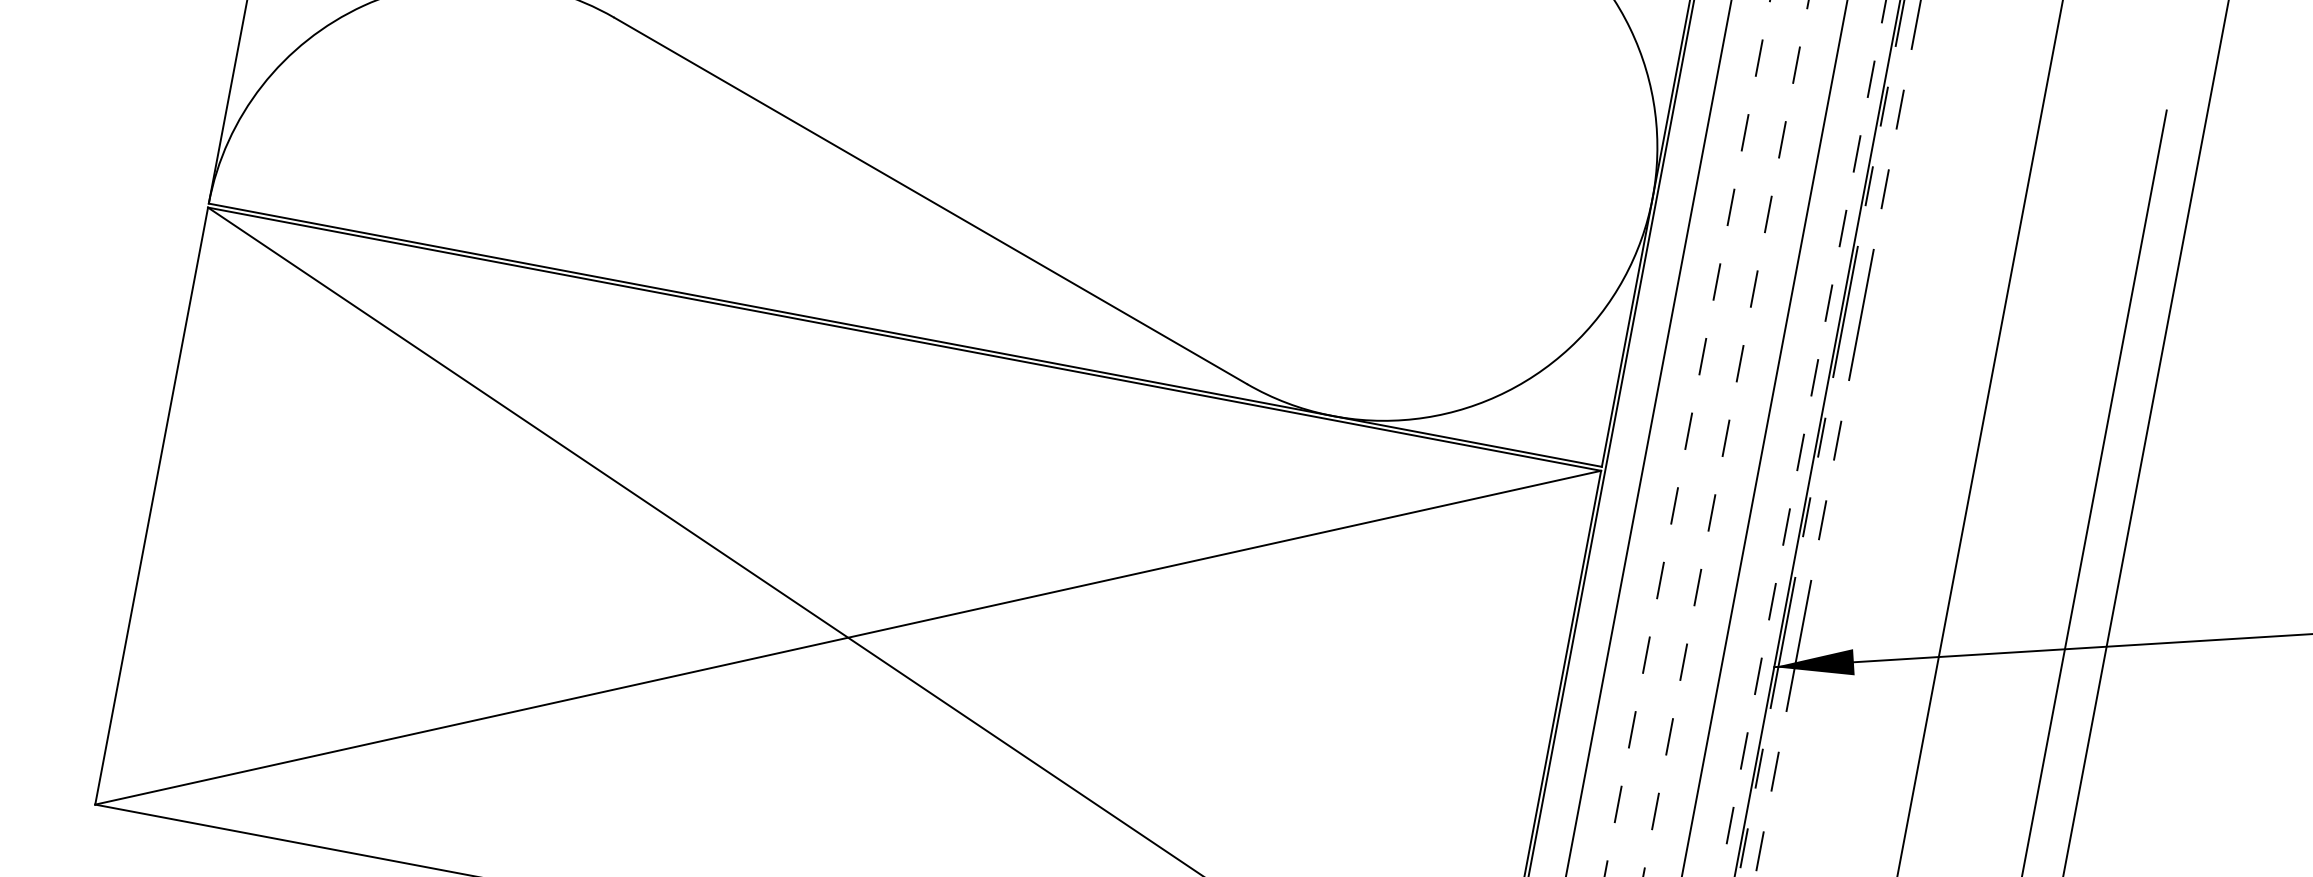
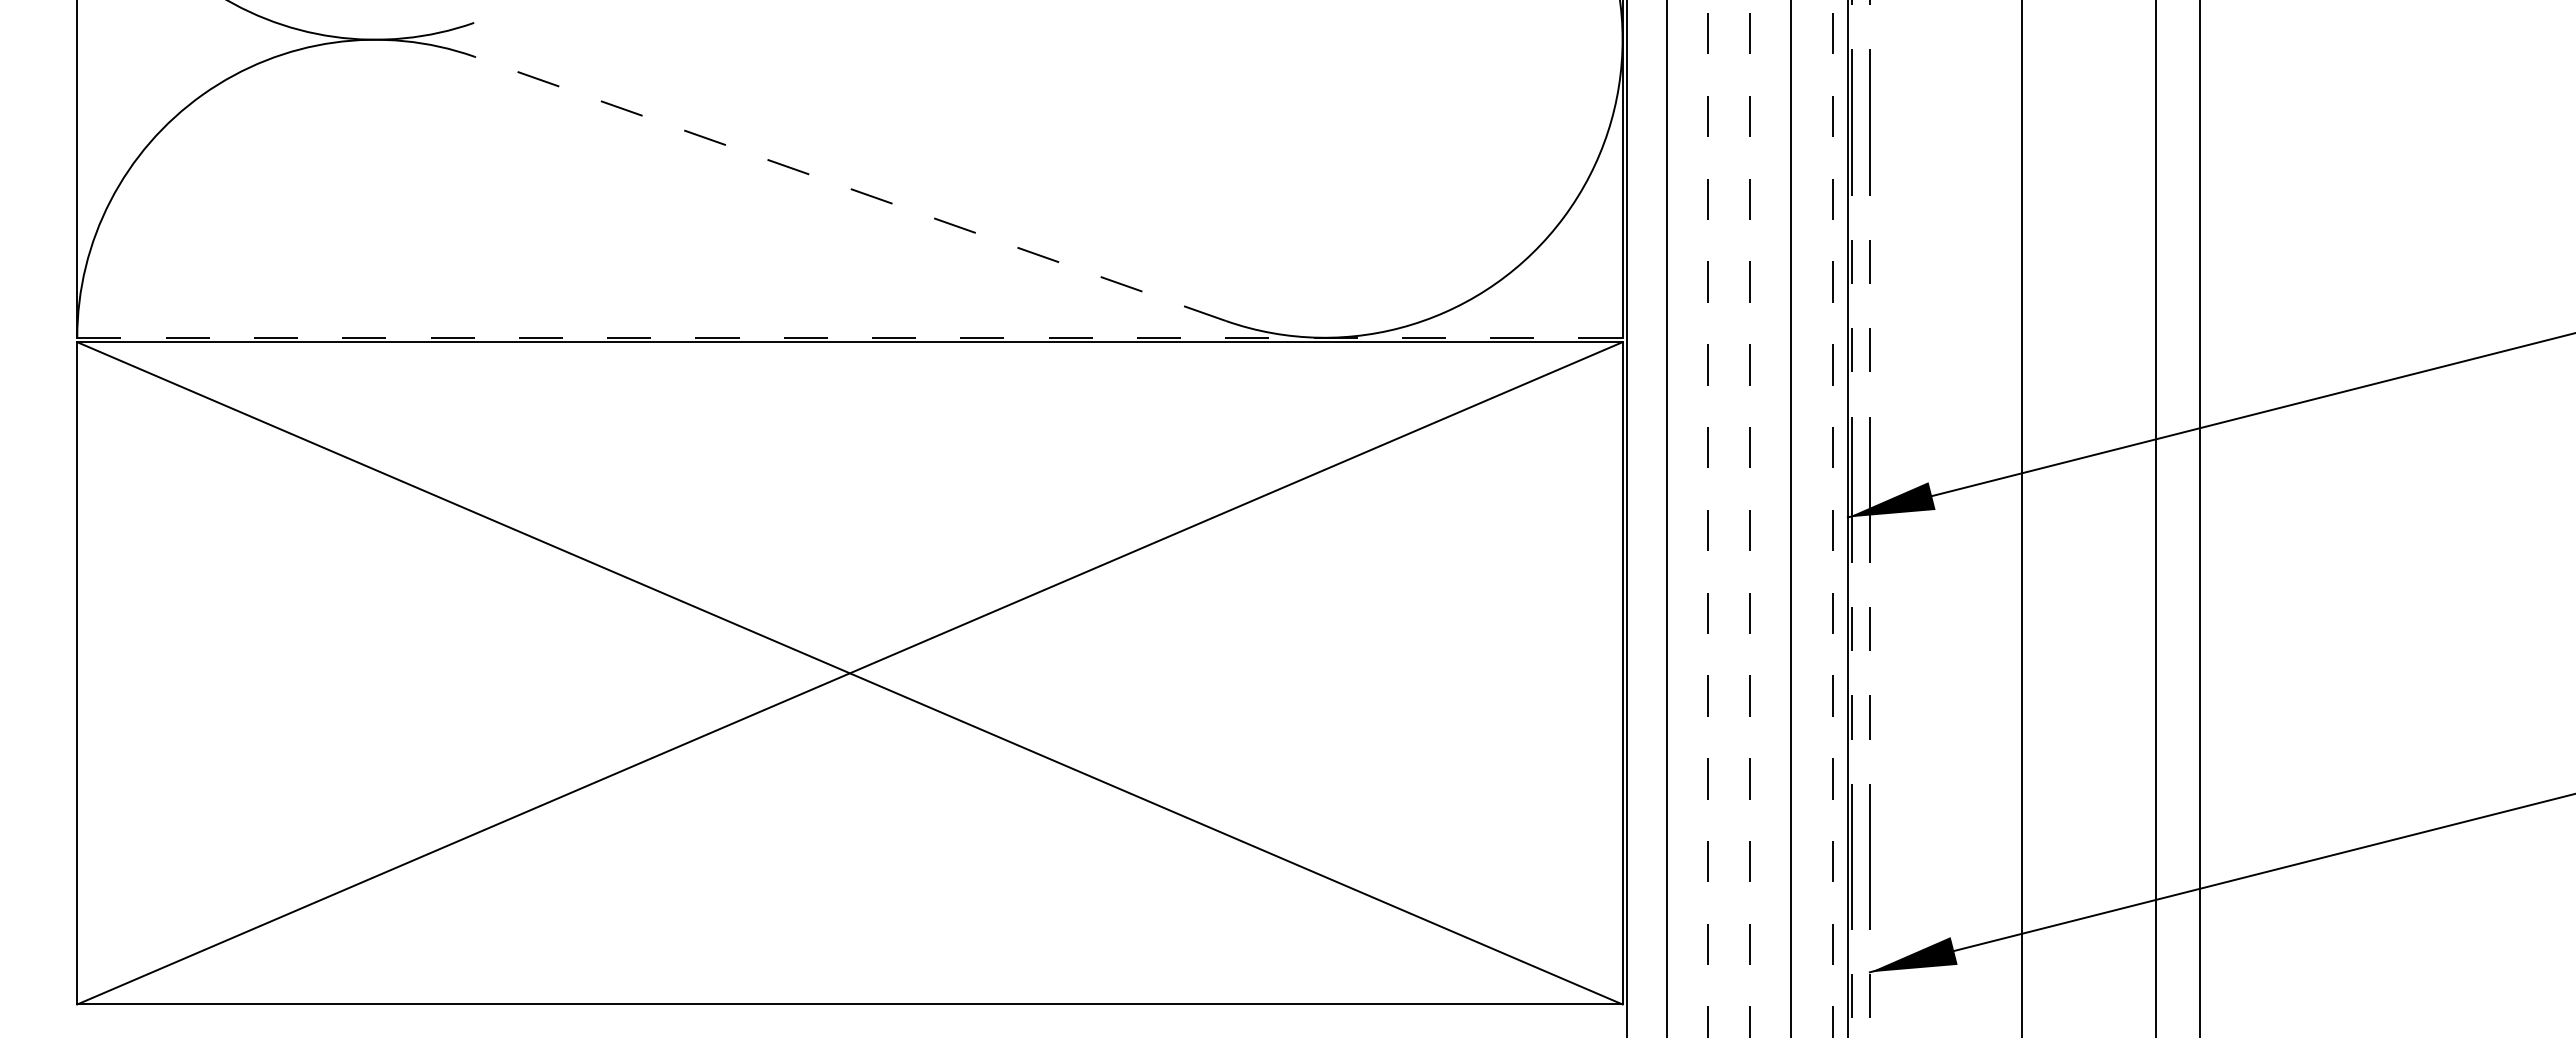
line: (930, 200) -> (849, 188), solid -> dashed
line: (904, 334) -> (849, 337), solid -> dashed

